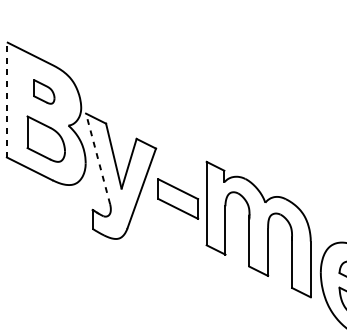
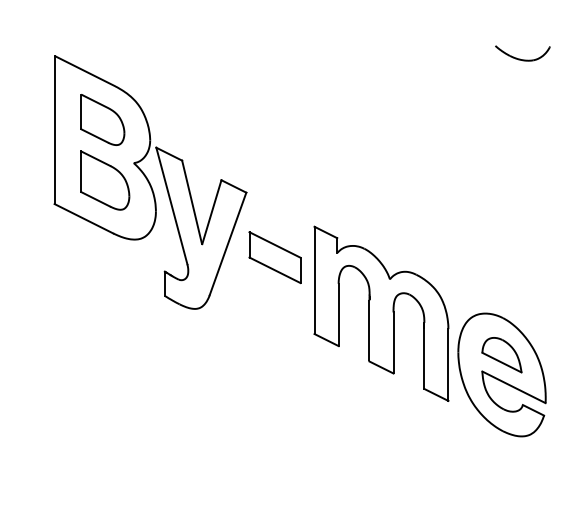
part: (44, 91) -> (102, 119), size x1.67
line: (6, 99) -> (54, 129), dashed -> solid
line: (97, 158) -> (171, 205), dashed -> solid
part: (258, 229) -> (381, 313), moved

